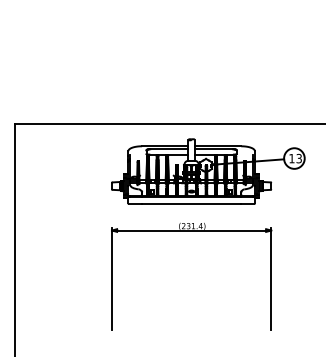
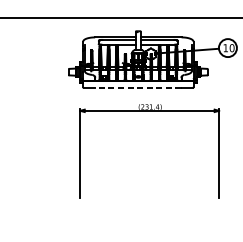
text: (299, 158) -> (232, 48), 13 -> 10
line: (191, 204) -> (138, 88), solid -> dashed
part: (191, 231) -> (149, 111), moved

